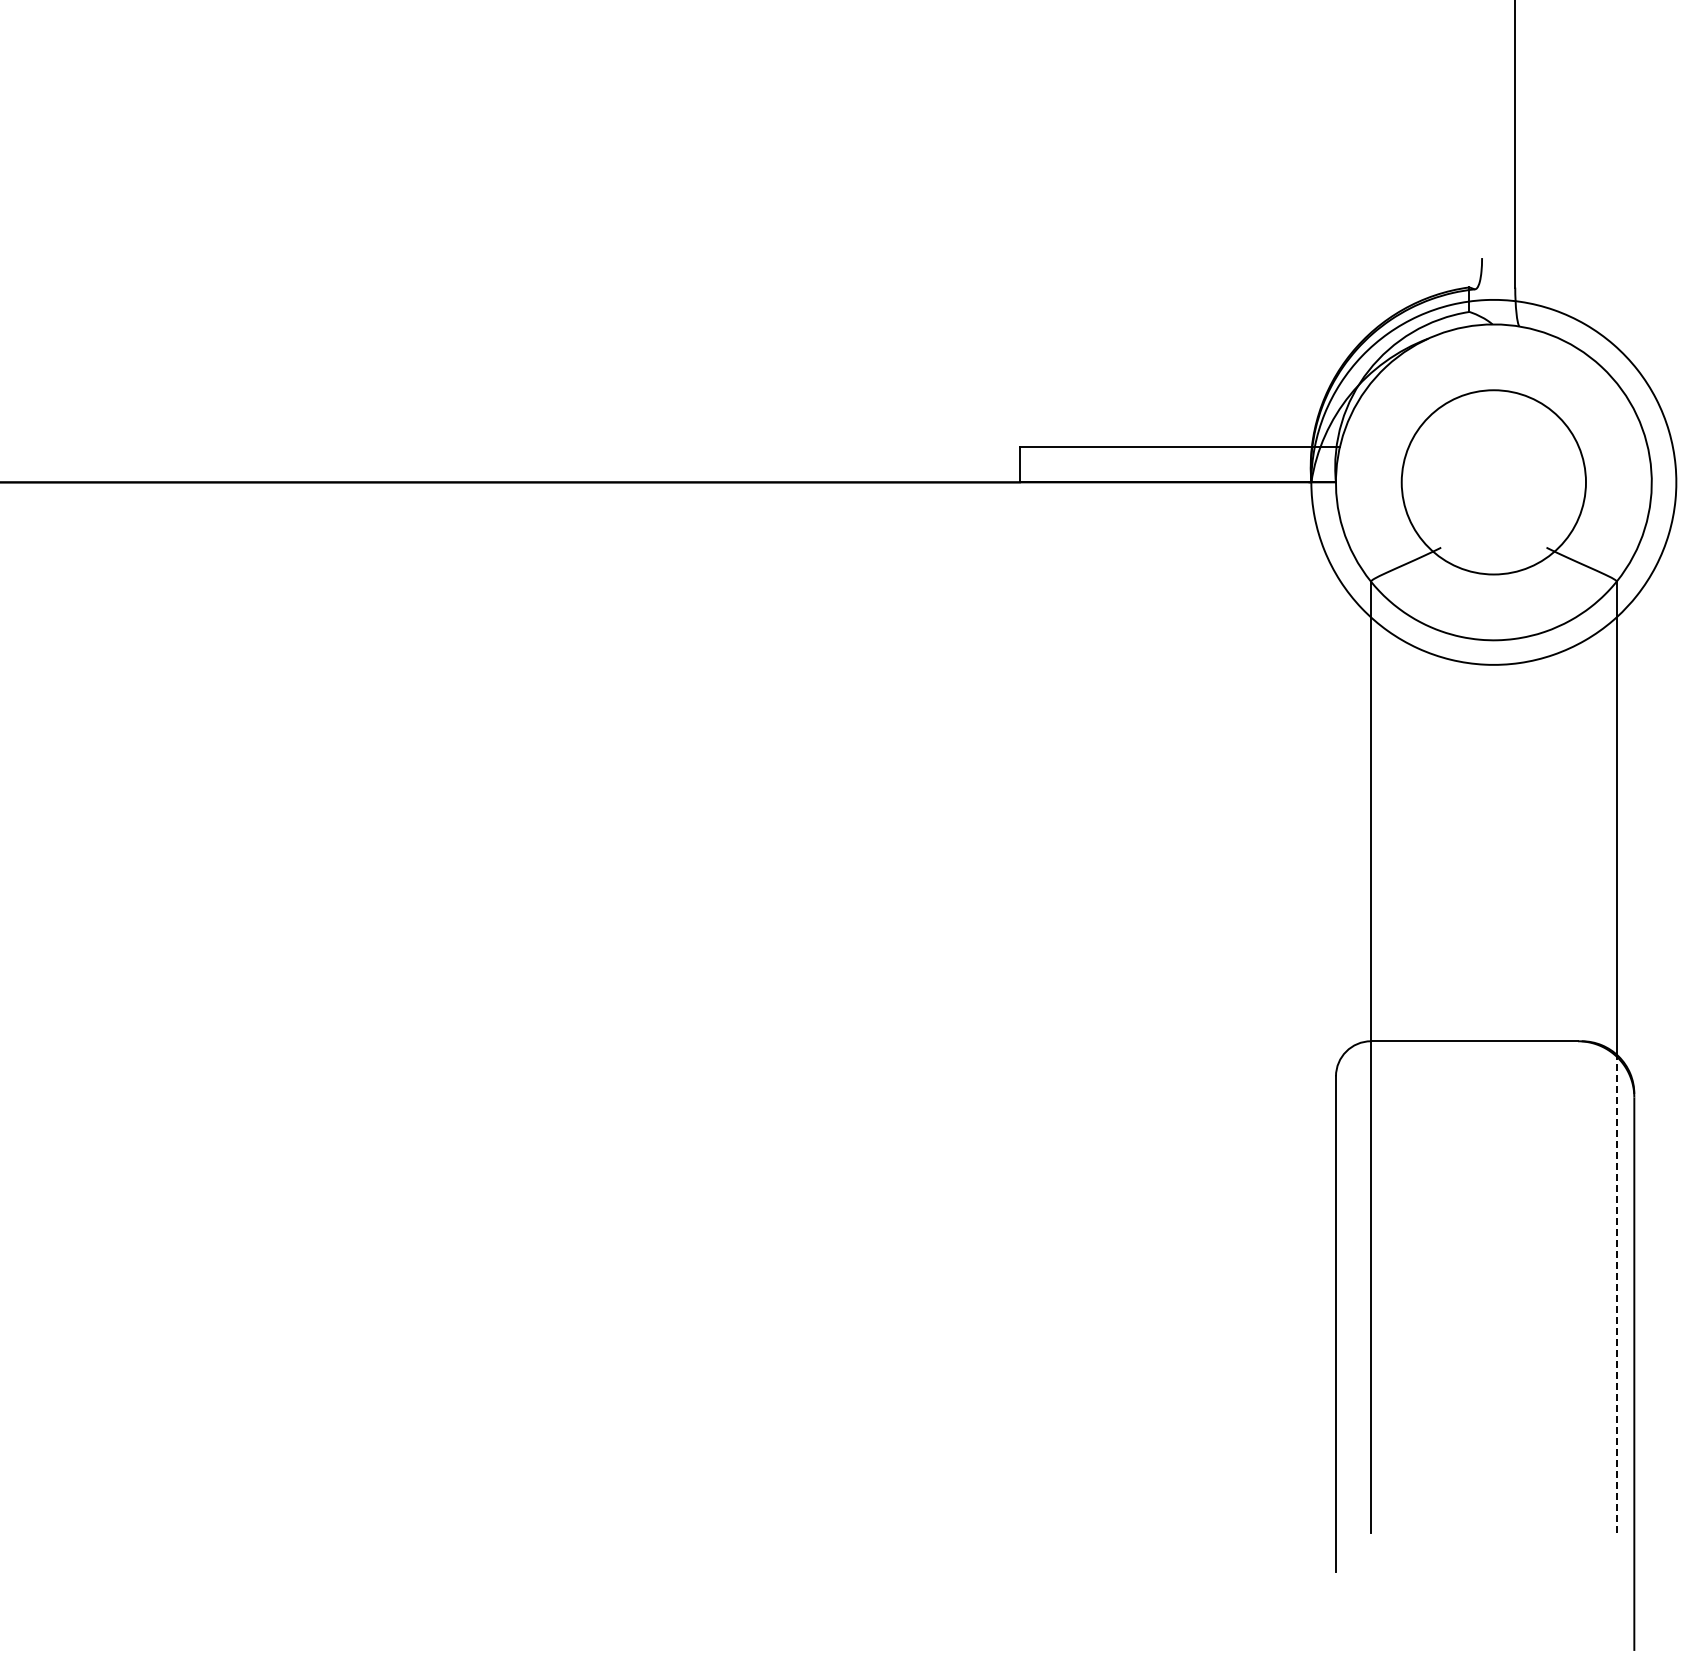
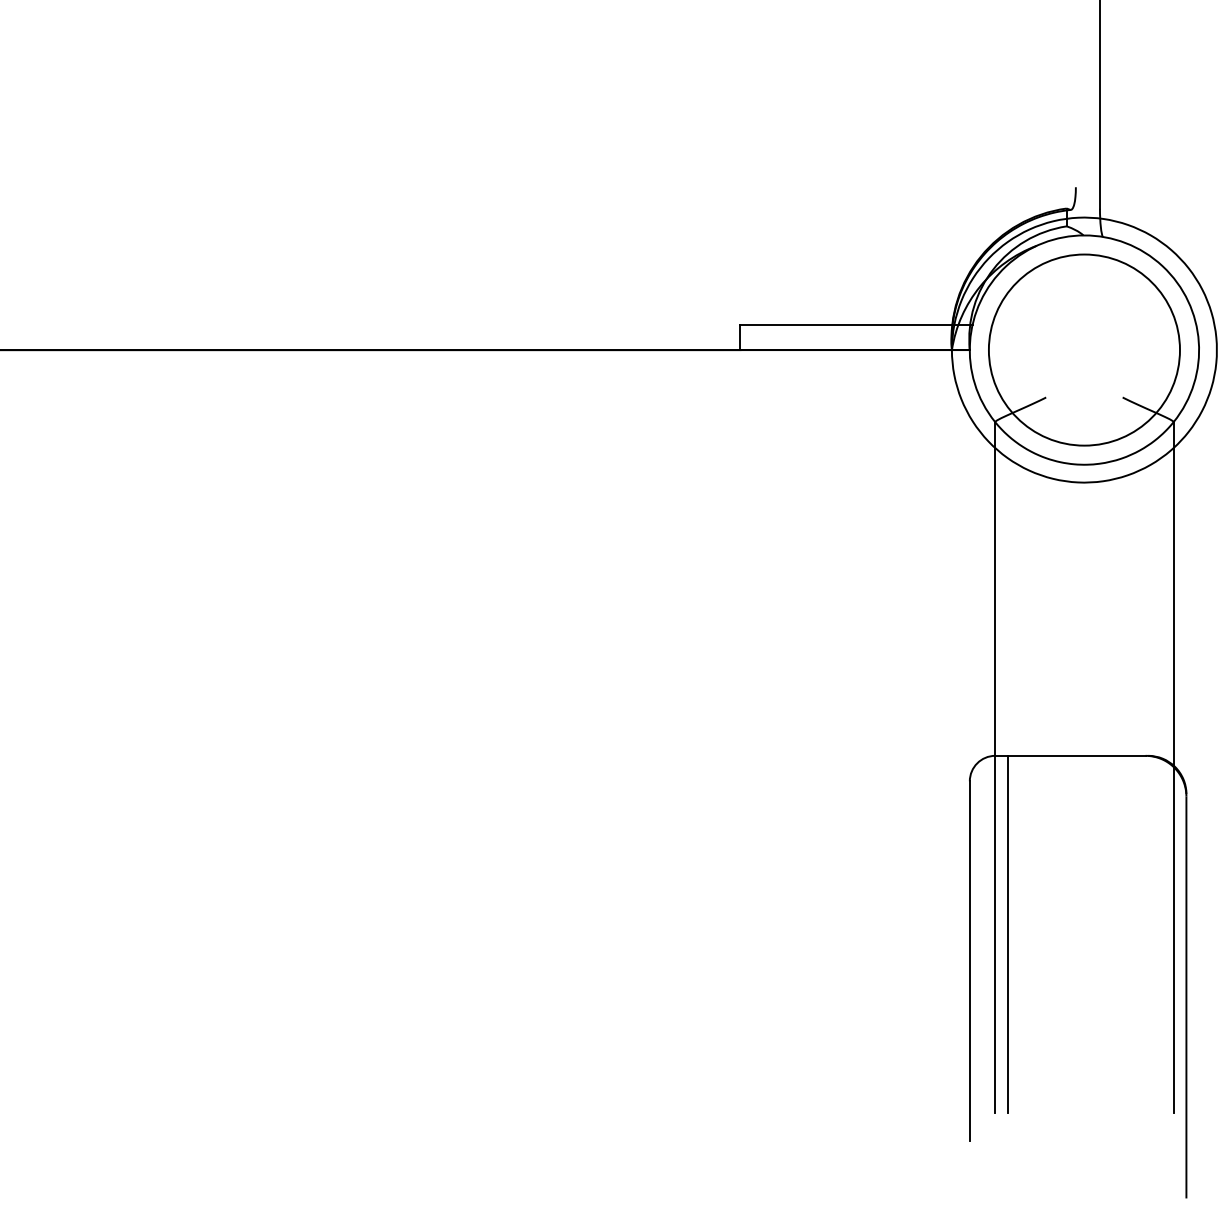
circle: (1493, 481) -> (1084, 349), size x1.43
line: (1388, 1286) -> (1007, 933), added
line: (1616, 1294) -> (1173, 939), dashed -> solid

